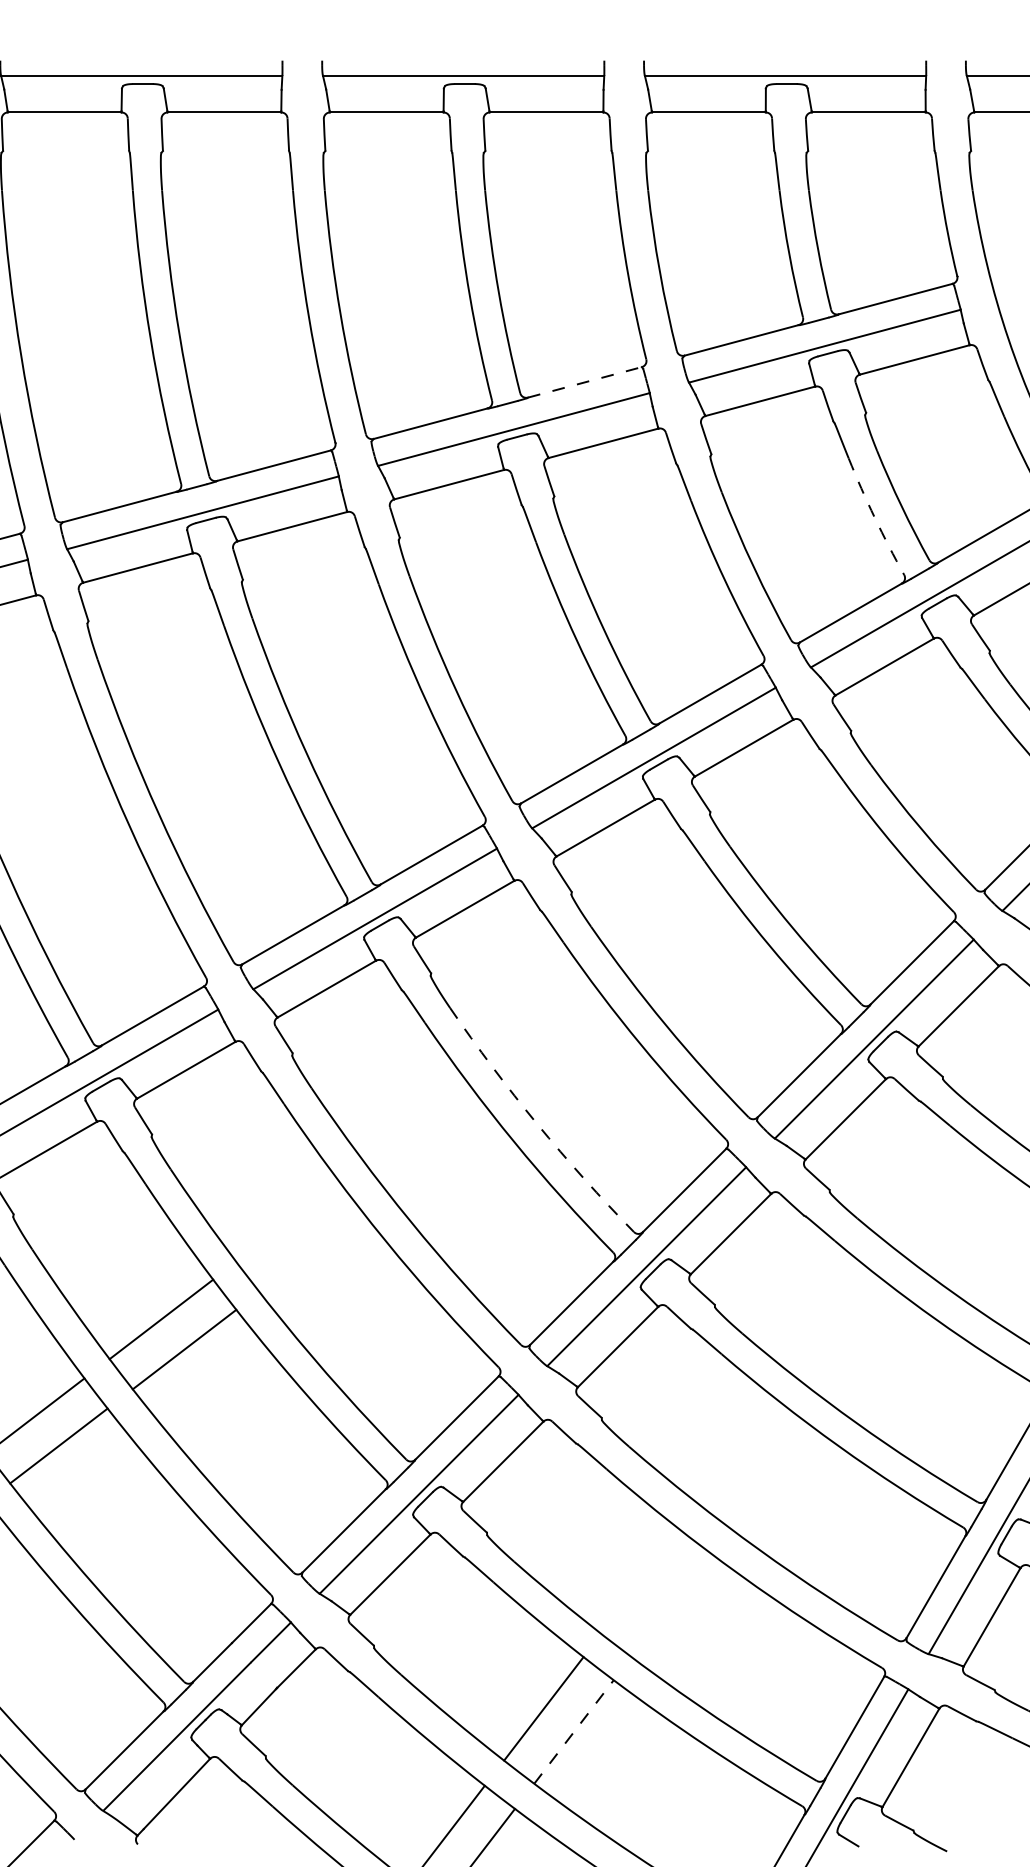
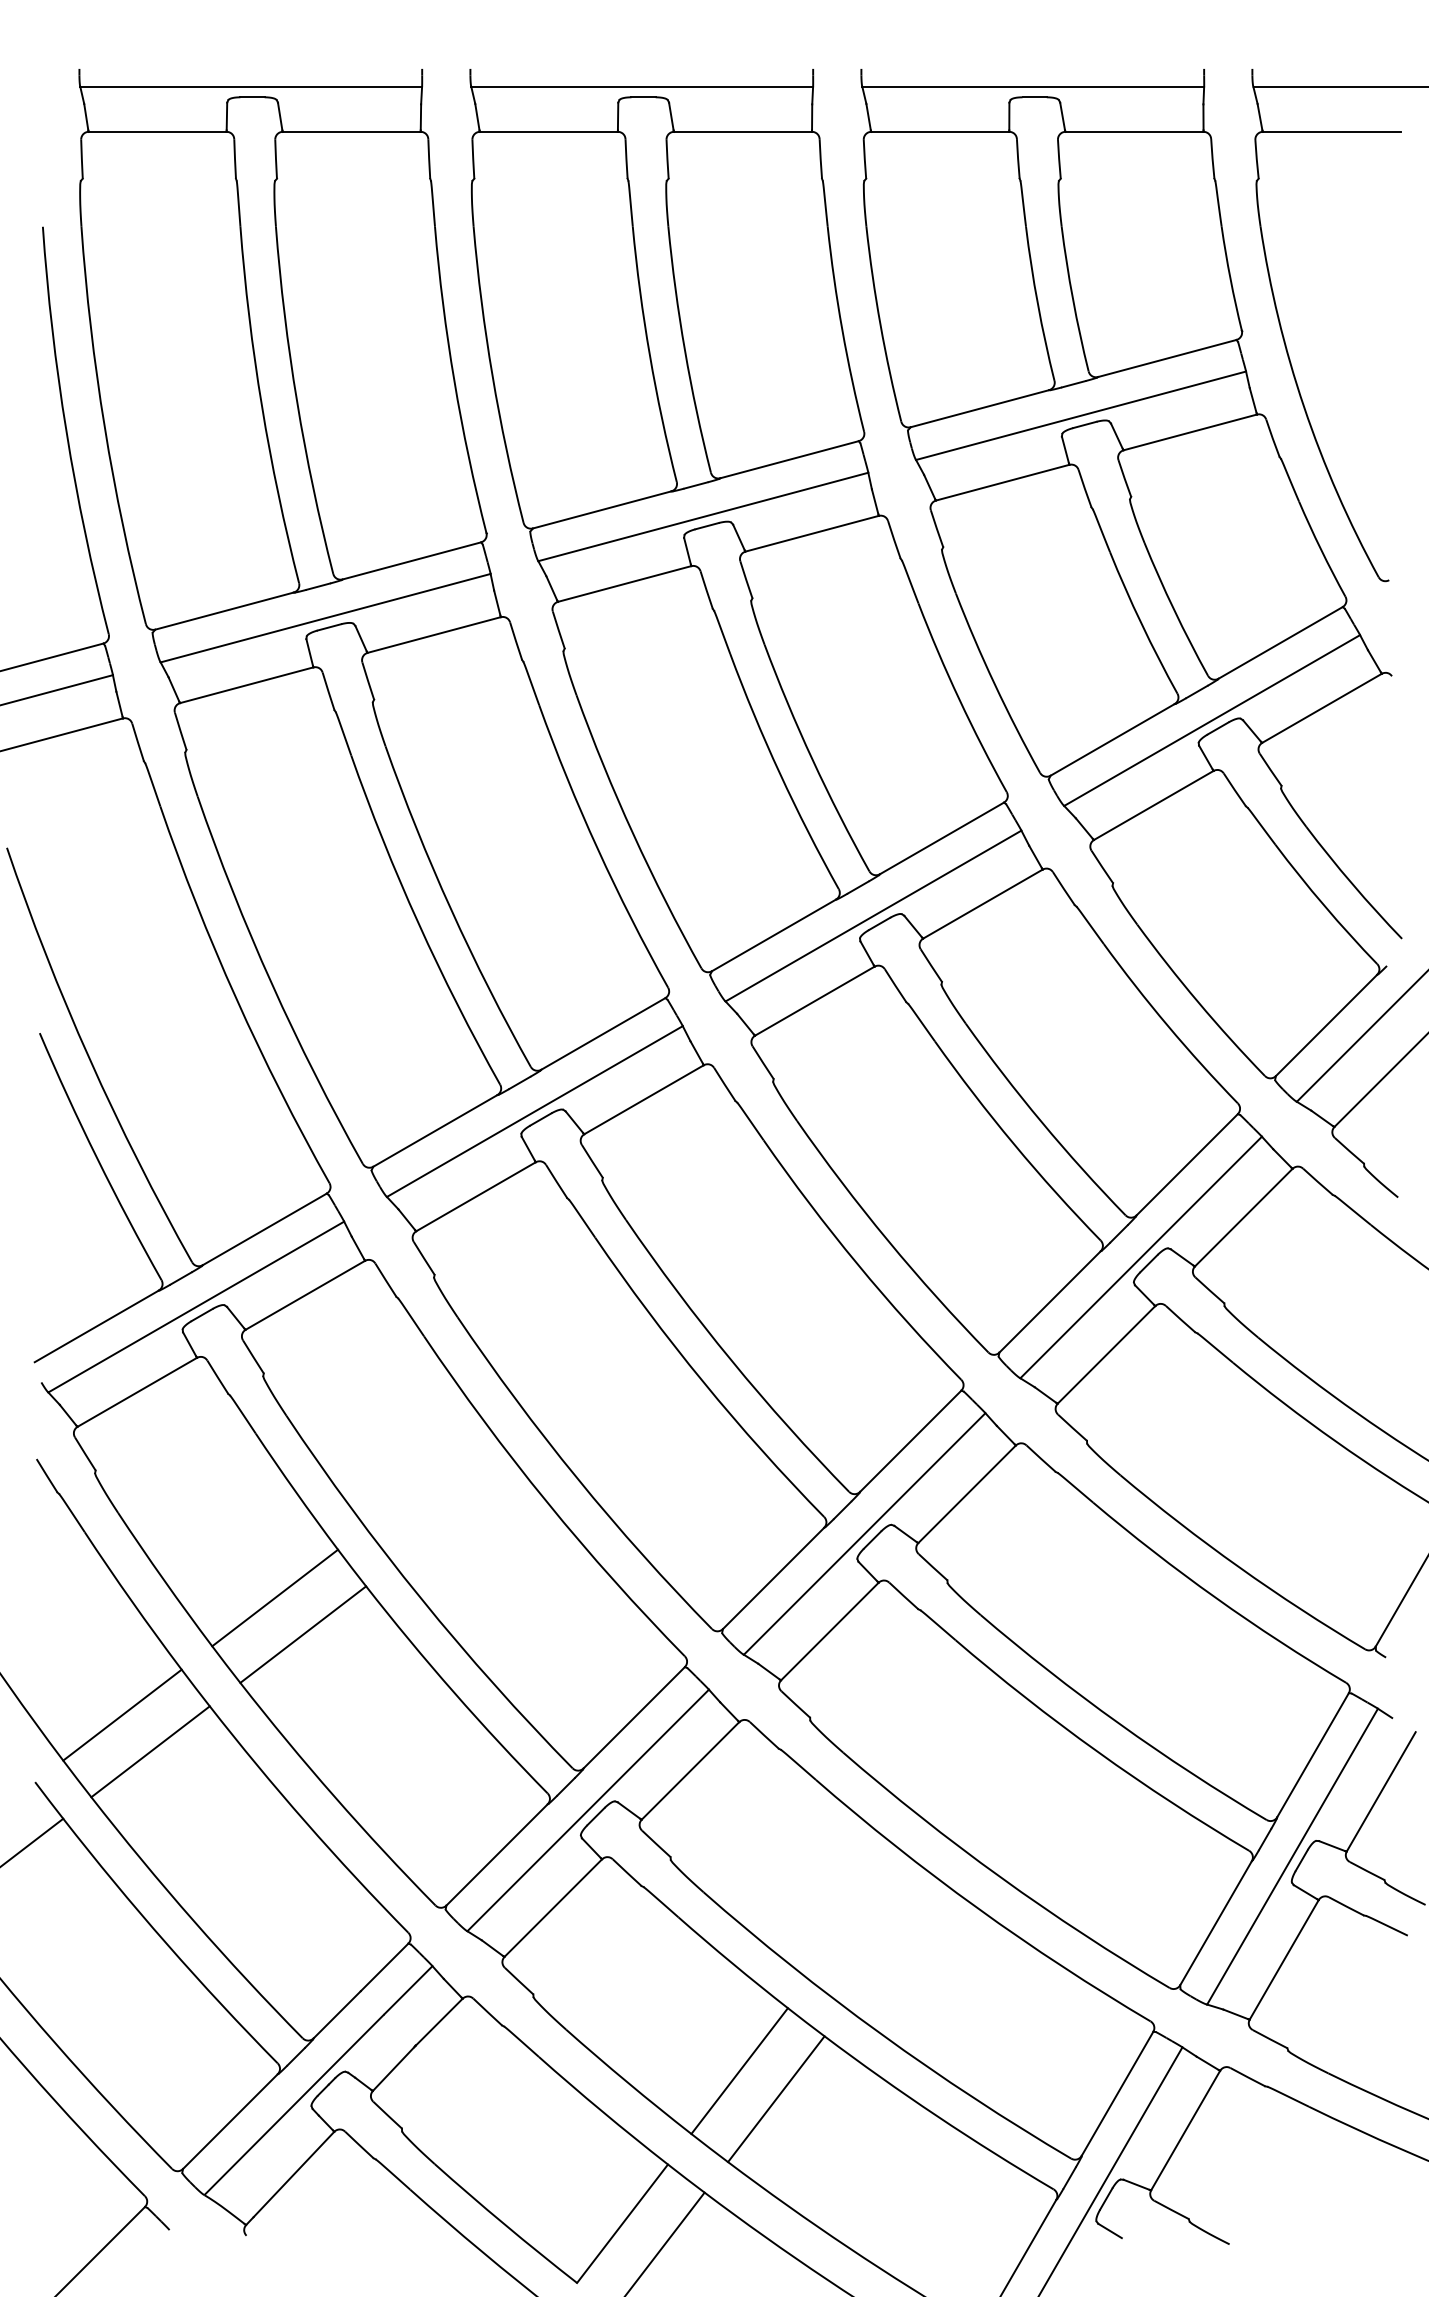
line: (584, 382) -> (789, 459), dashed -> solid
arc: (874, 518) -> (1141, 624), dashed -> solid
arc: (537, 1123) -> (731, 1360), dashed -> solid
line: (574, 1731) -> (776, 2098), dashed -> solid

